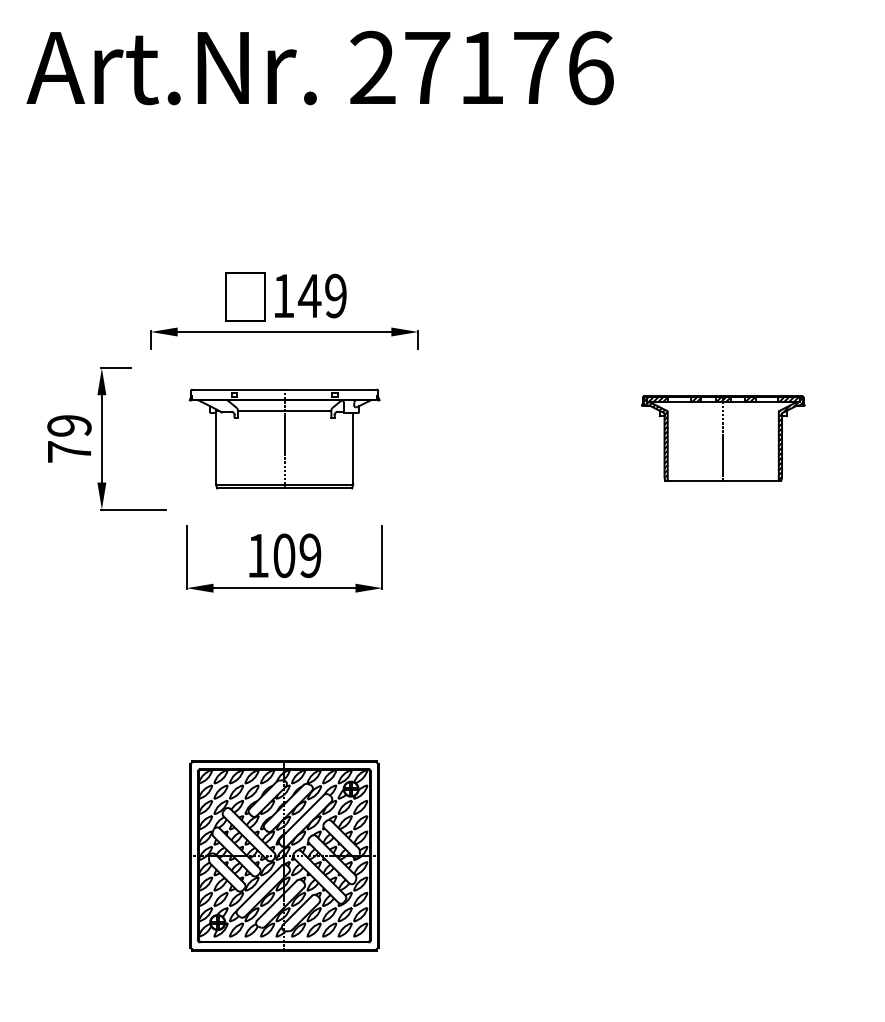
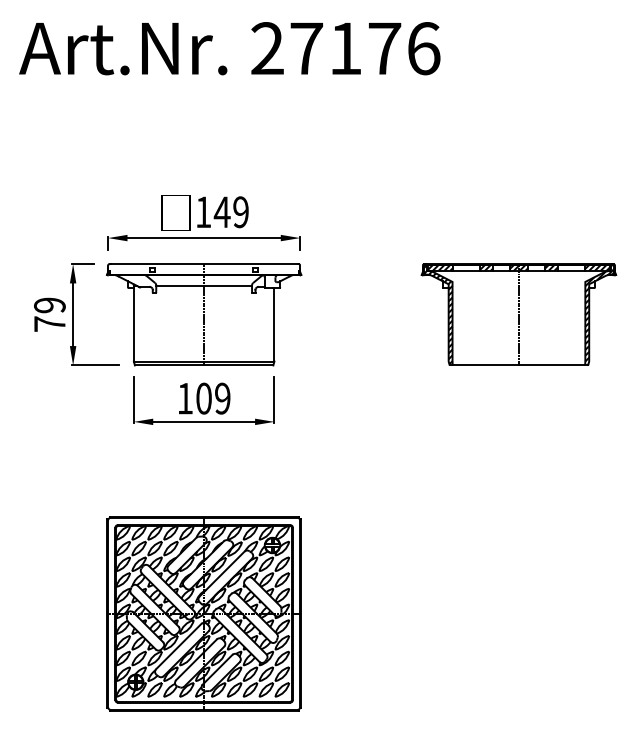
part: (285, 438) -> (204, 314), size x1.43
part: (722, 438) -> (518, 314), size x1.67
part: (283, 855) -> (203, 613), size x1.43

